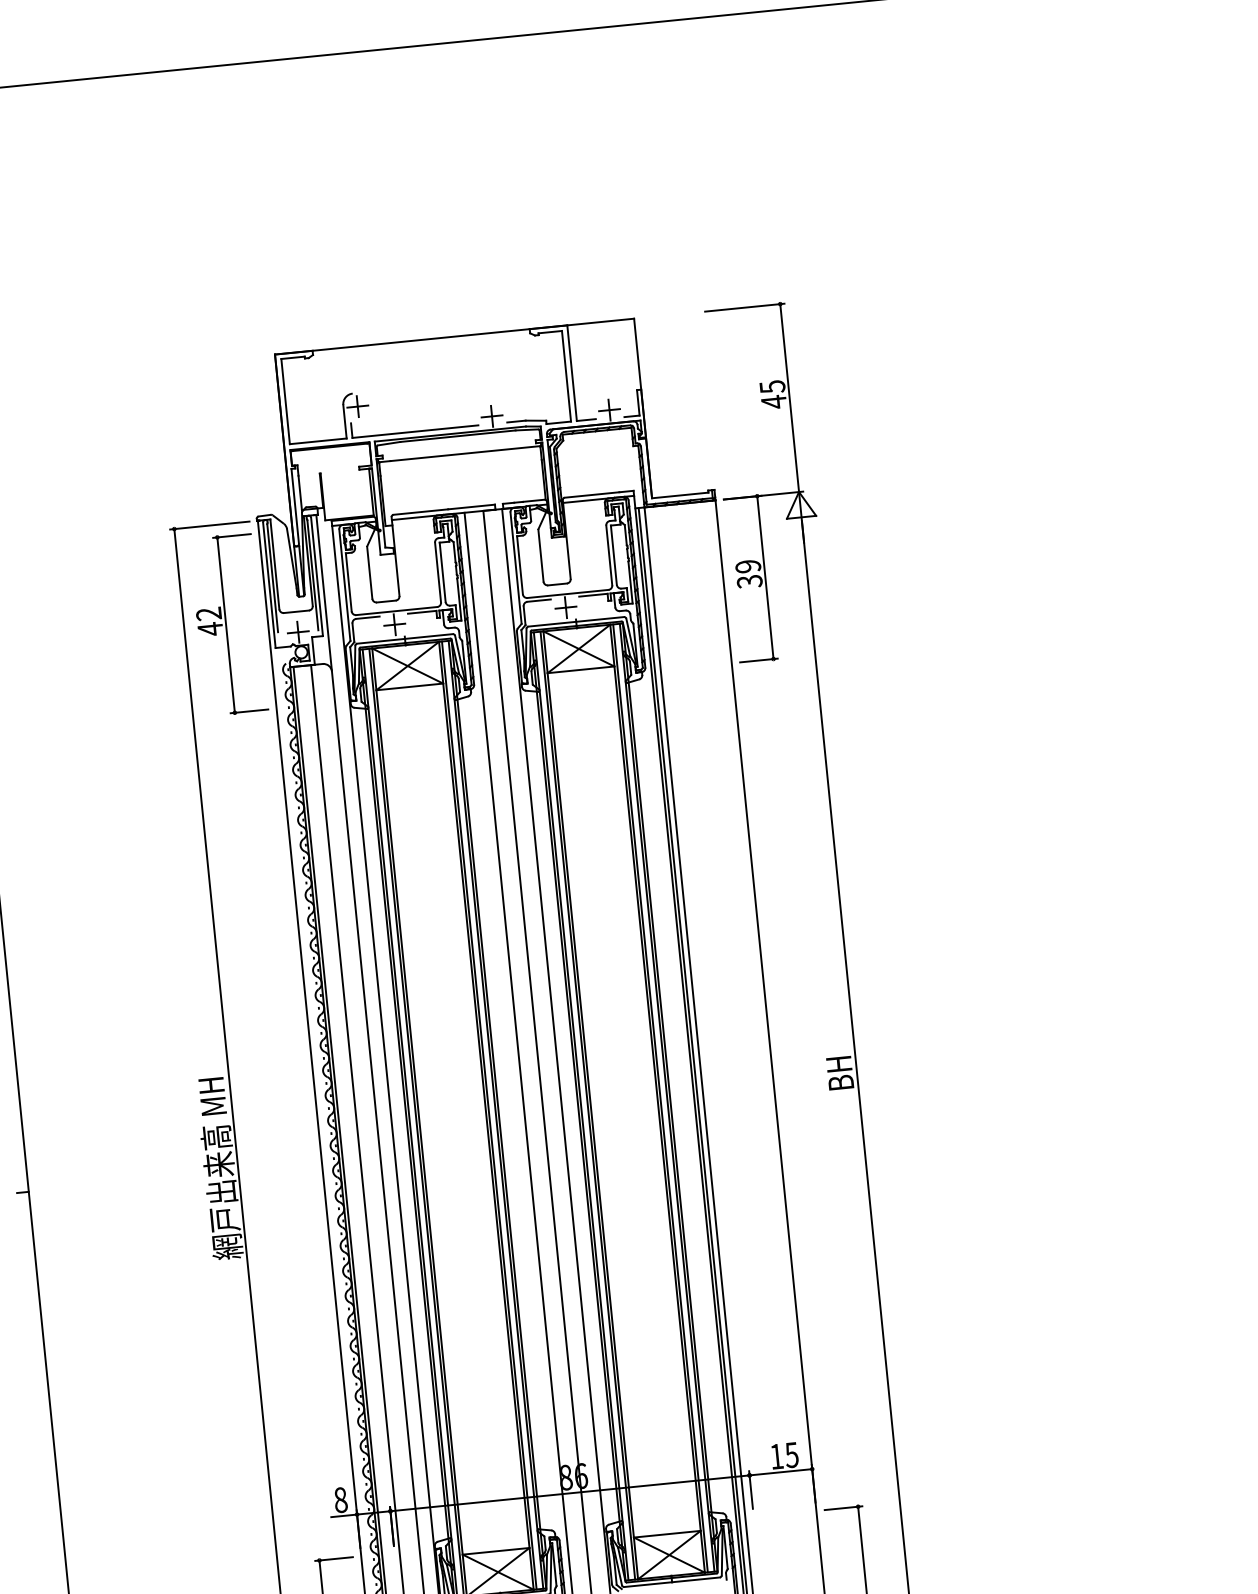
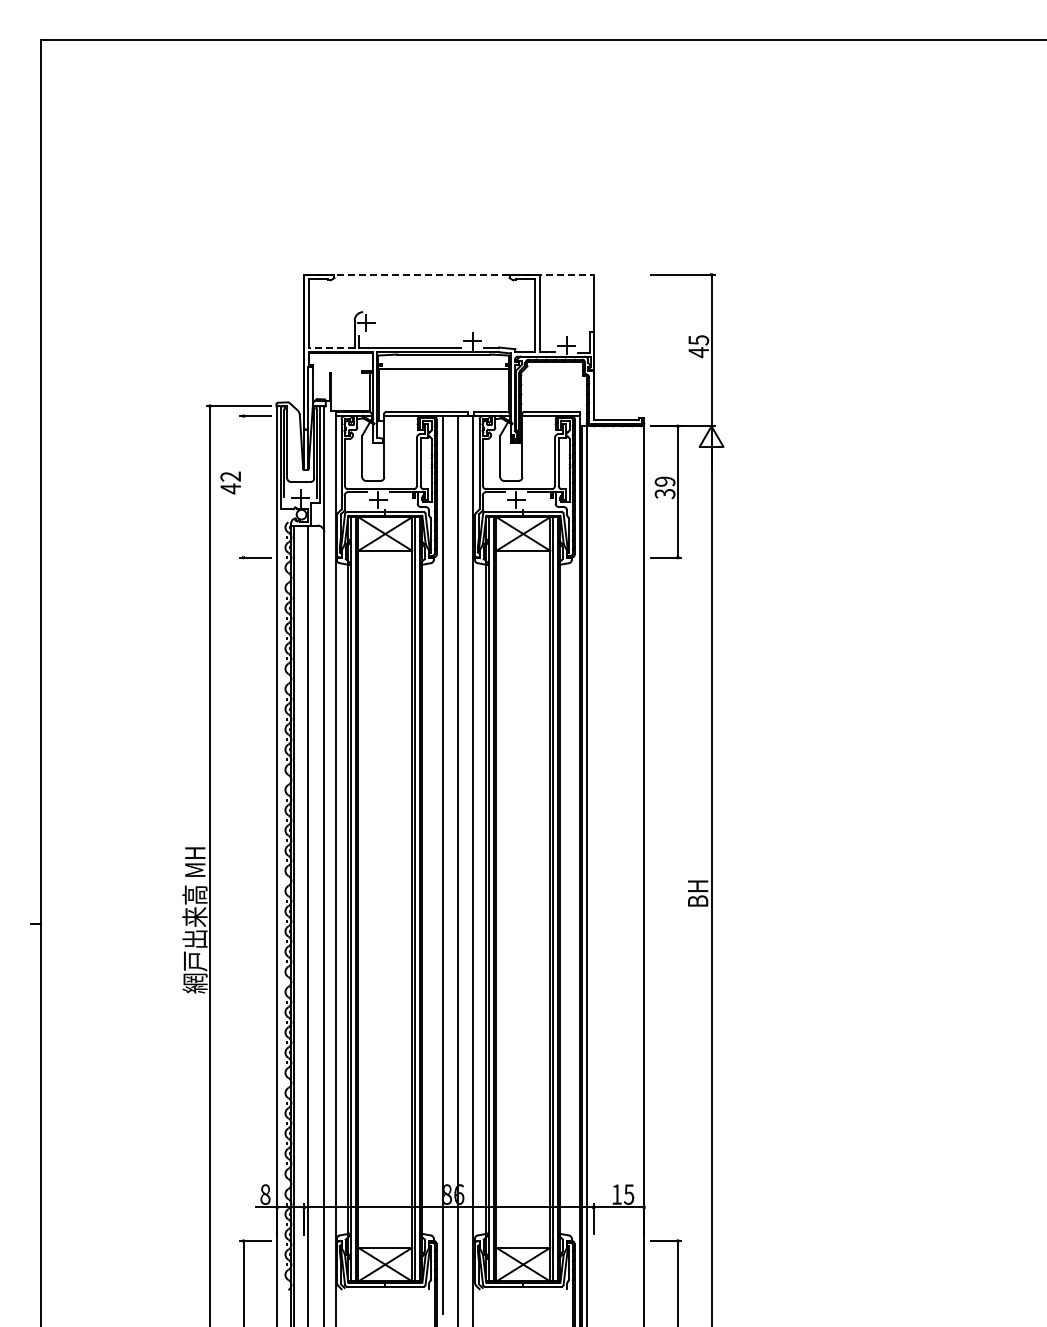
line: (453, 336) -> (448, 274), solid -> dashed
line: (317, 441) -> (331, 347), solid -> dashed
line: (225, 624) -> (243, 486), removed

